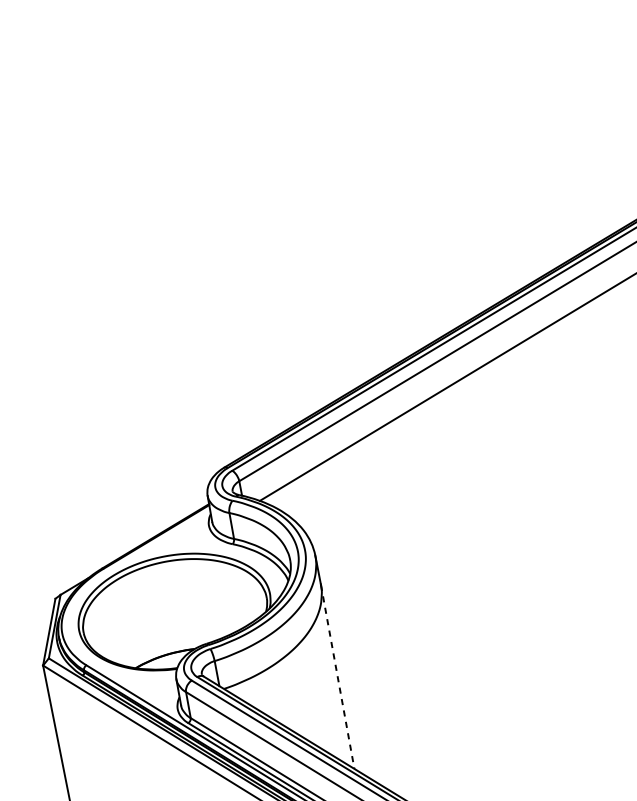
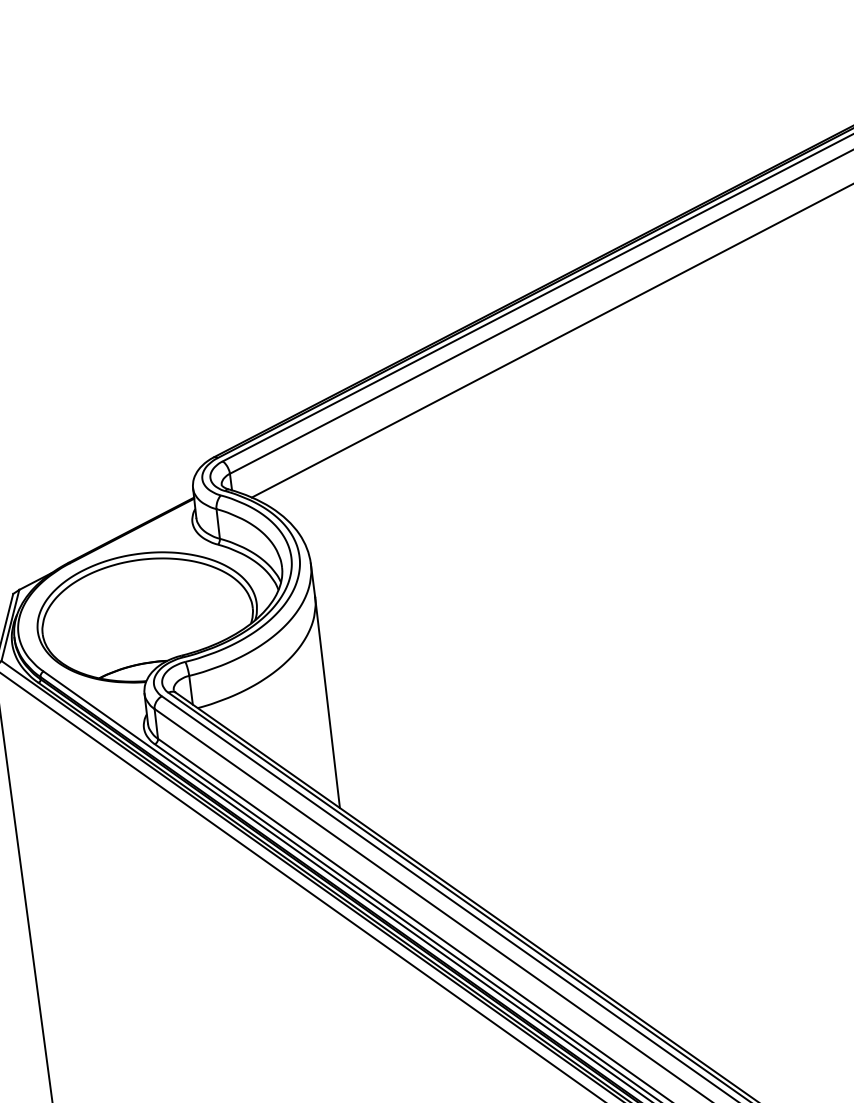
line: (337, 677) -> (327, 703), dashed -> solid

